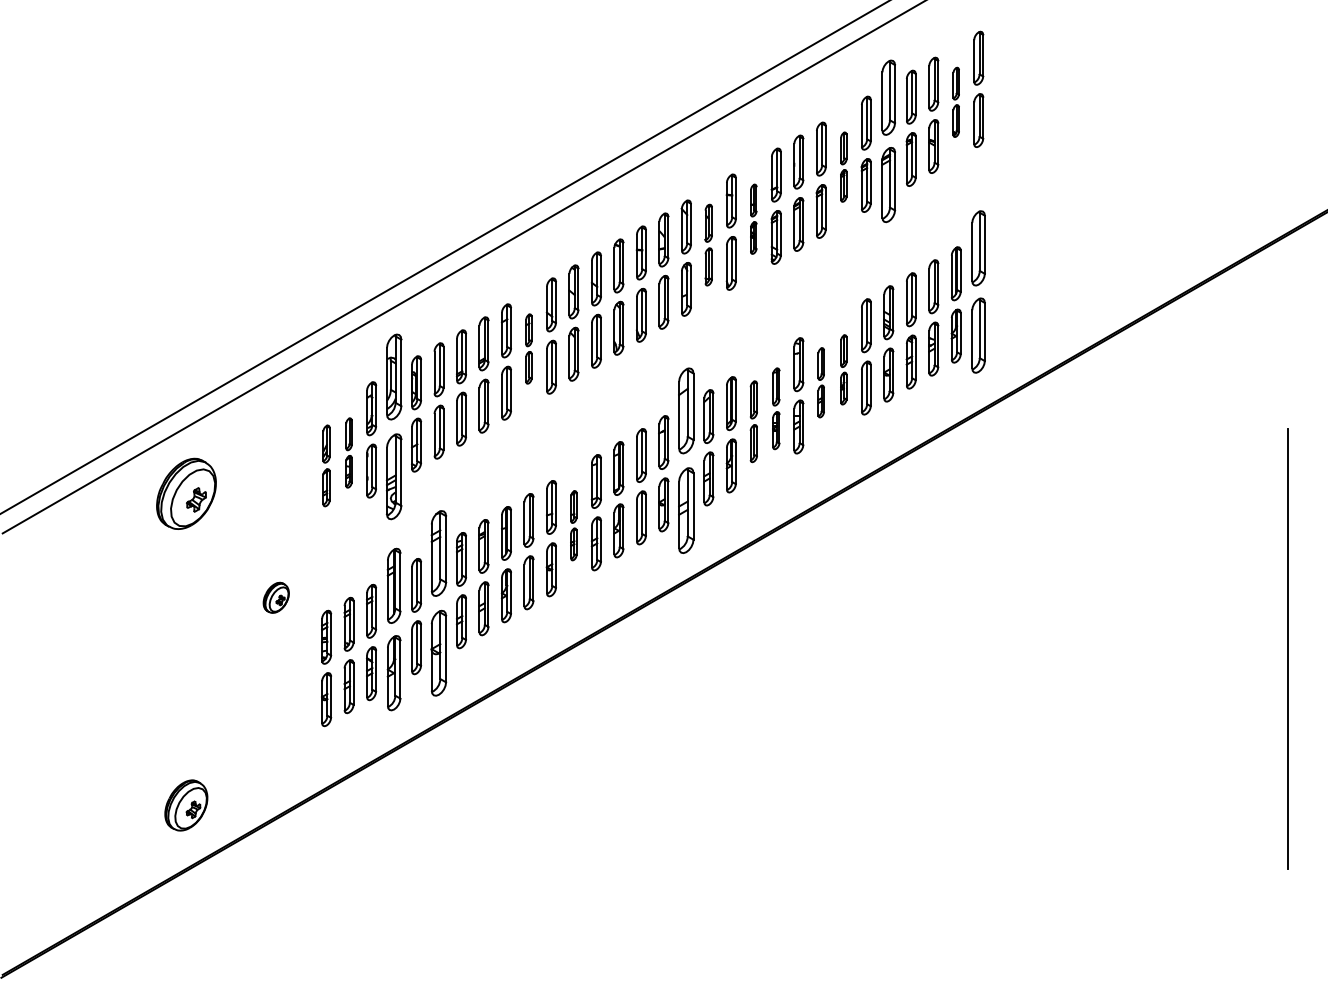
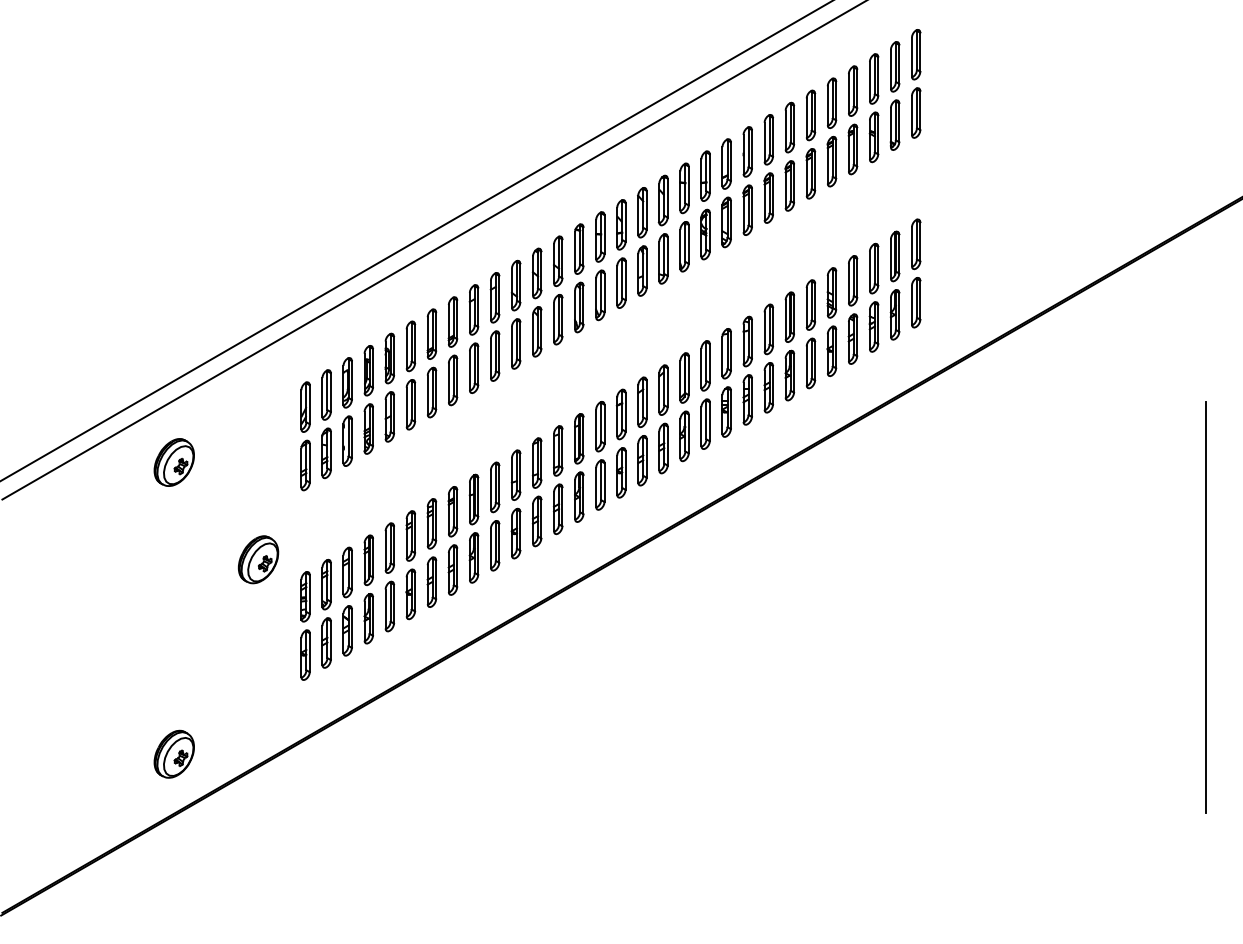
part: (955, 101) -> (894, 95), size x1.67
part: (888, 141) -> (831, 132), size x0.71
part: (843, 167) -> (789, 156), size x1.67
part: (753, 219) -> (705, 205), size x1.67
part: (707, 244) -> (662, 229), size x1.43
part: (979, 291) -> (916, 273), size x0.71
part: (528, 348) -> (494, 326), size x1.67
part: (843, 369) -> (789, 346), size x1.67
part: (821, 382) -> (768, 358), size x1.67
part: (776, 408) -> (726, 382), size x1.43
part: (753, 421) -> (705, 394), size x1.43
part: (393, 426) -> (368, 399), size x0.62
part: (348, 453) -> (326, 424), size x1.67
part: (686, 460) -> (642, 431), size x0.62
part: (326, 466) -> (305, 436), size x1.43
part: (185, 493) -> (173, 462), size x0.71
part: (573, 525) -> (536, 492), size x1.67
part: (276, 597) -> (258, 559), size x1.67
part: (438, 603) -> (410, 565), size x0.62
part: (393, 629) -> (368, 589), size x0.71

